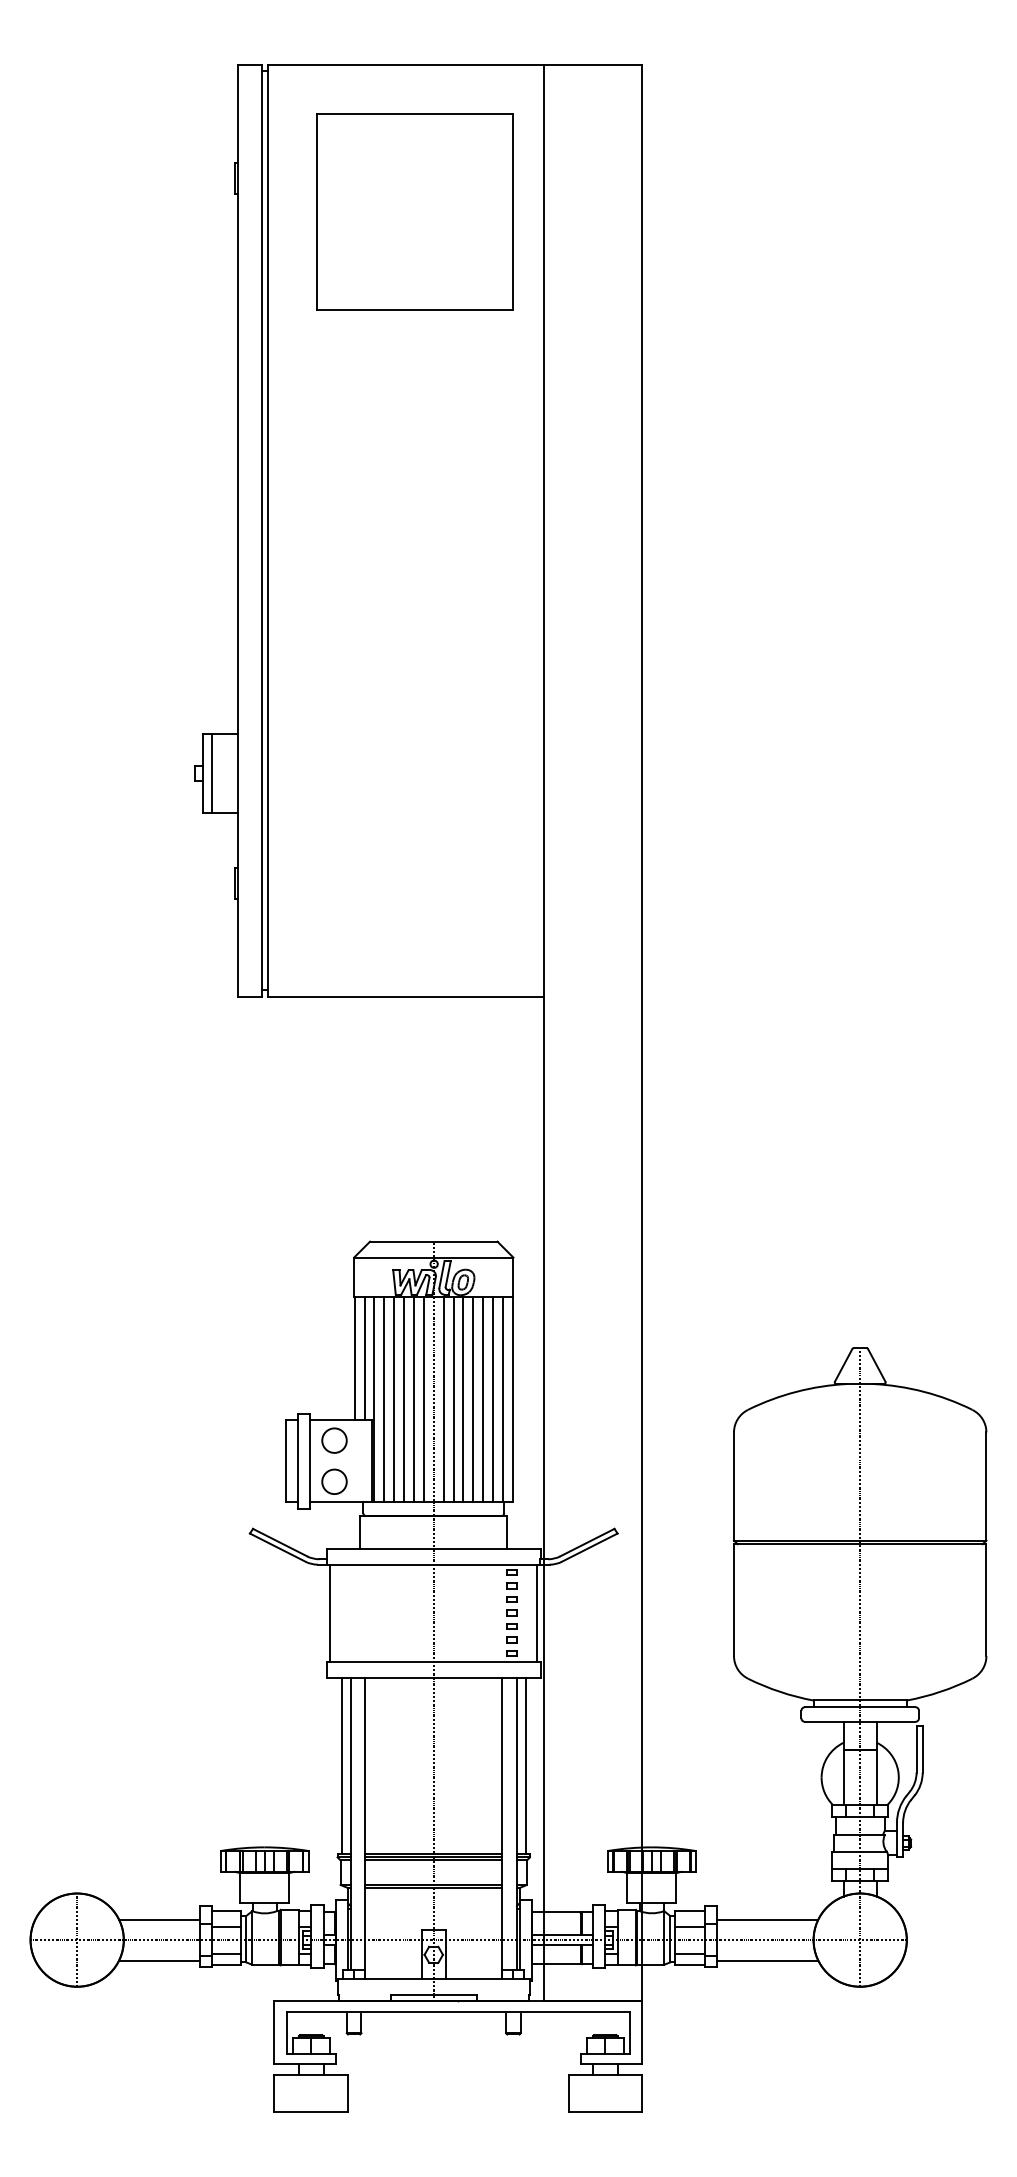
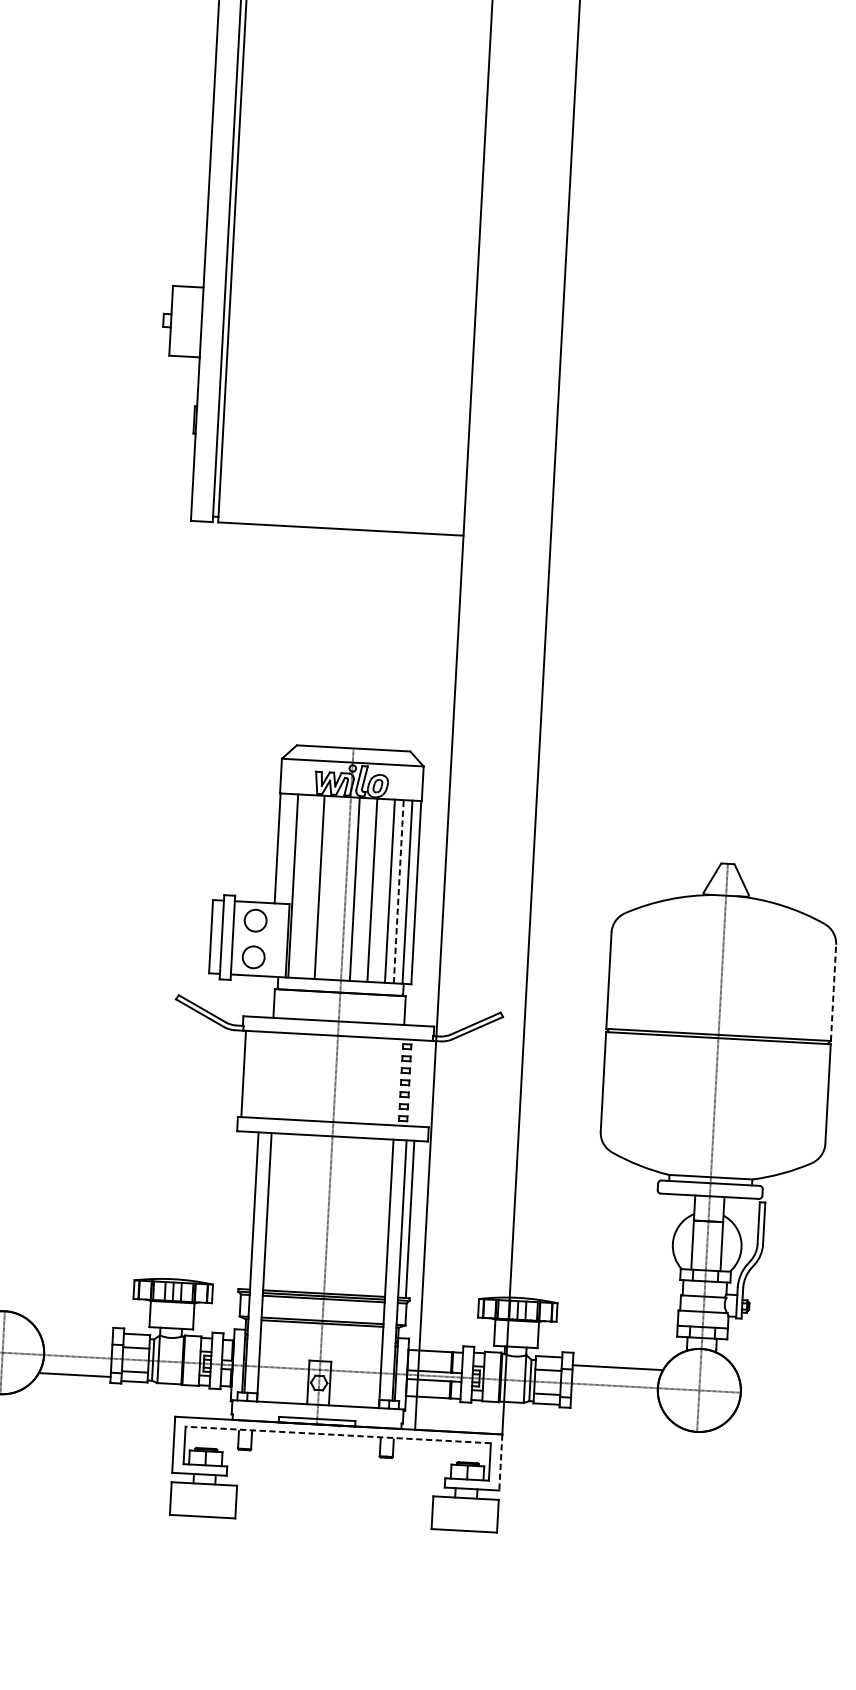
line: (211, 773) -> (178, 321), removed
line: (364, 1358) -> (286, 849), removed
line: (384, 1399) -> (302, 886), removed
line: (394, 1399) -> (311, 886), removed
line: (414, 1399) -> (328, 887), removed
line: (423, 1399) -> (336, 888), removed
line: (453, 1399) -> (363, 889), removed
line: (473, 1399) -> (381, 890), removed
line: (493, 1399) -> (399, 891), solid -> dashed
line: (986, 1486) -> (833, 992), solid -> dashed
line: (537, 1612) -> (428, 1083), removed
line: (341, 1765) -> (246, 1210), removed
line: (158, 1919) -> (75, 1338), removed
line: (767, 1960) -> (615, 1404), removed
line: (458, 2011) -> (338, 1434), solid -> dashed
line: (642, 2033) -> (501, 1463), solid -> dashed

